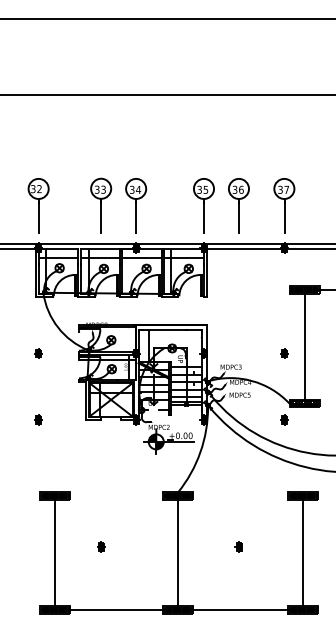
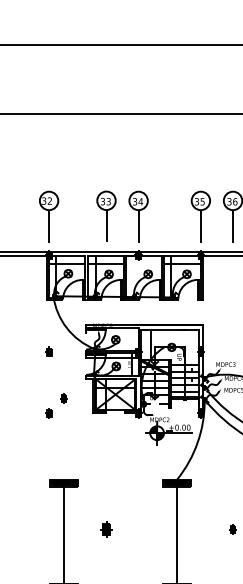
line: (141, 257) -> (143, 263), removed
part: (54, 404) -> (63, 398), added
part: (101, 546) -> (106, 529), size x1.6

